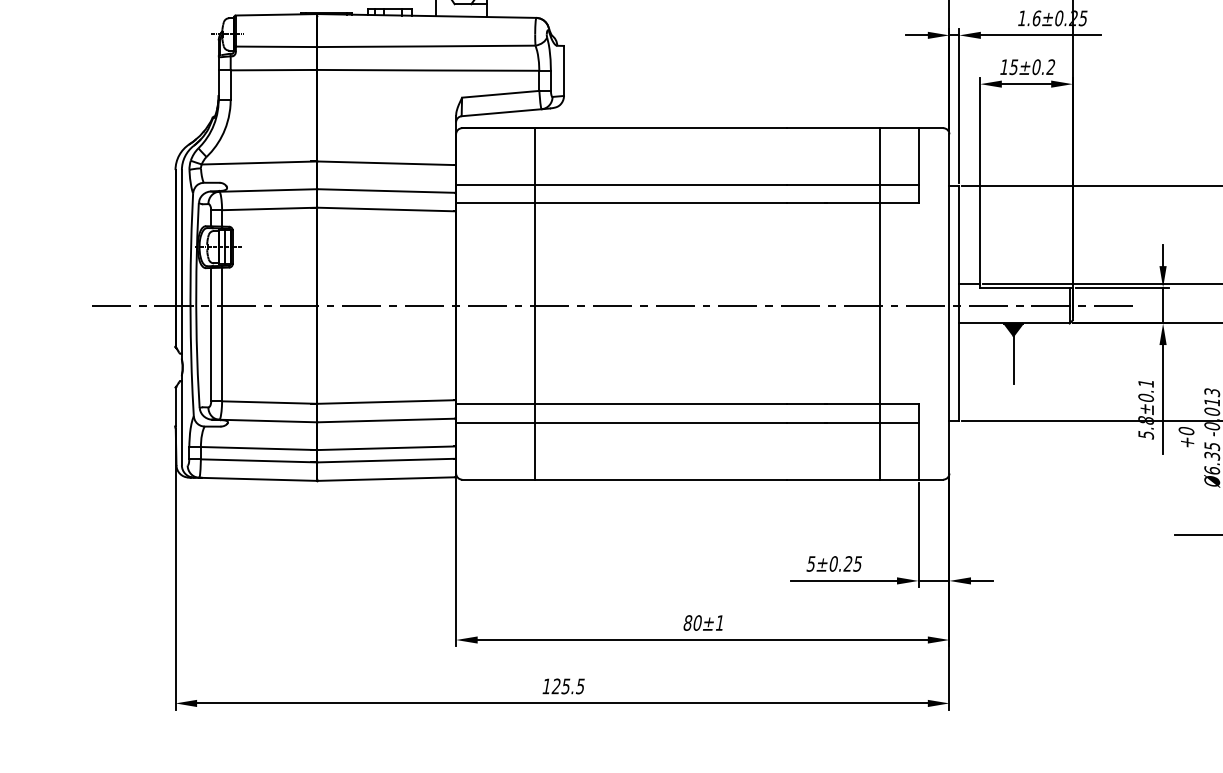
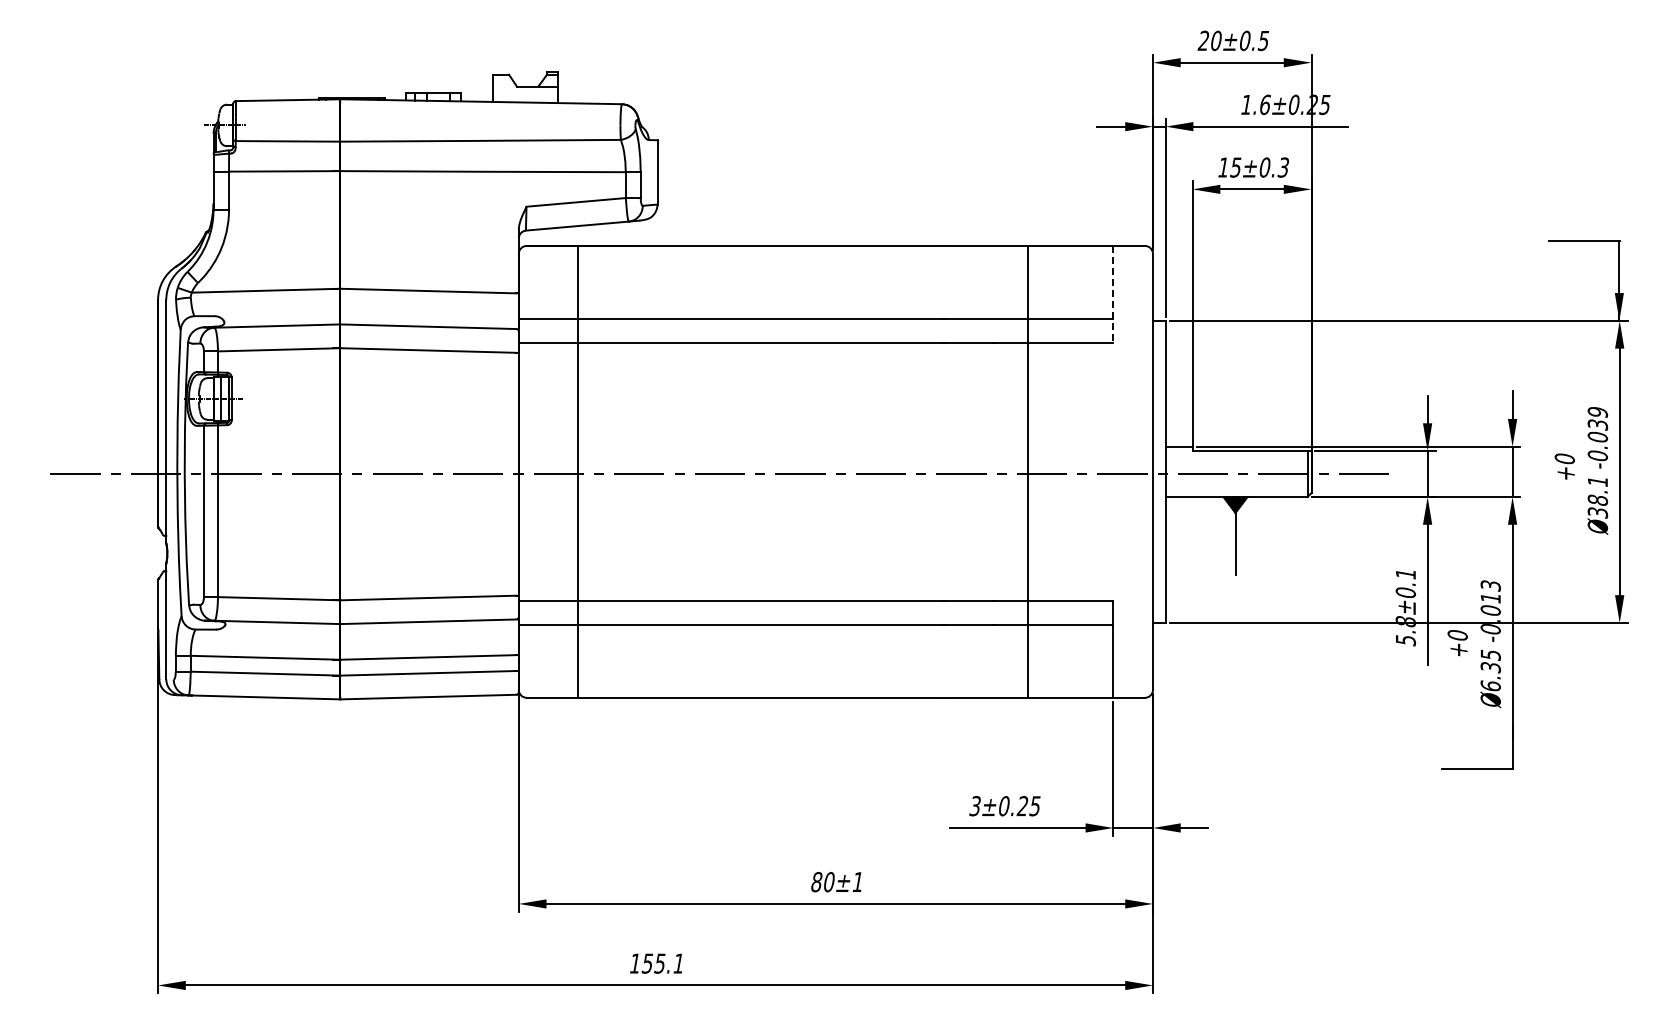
text: (1050, 67) -> (1283, 167), 15±0.2 -> 15±0.3
line: (918, 165) -> (1113, 294), solid -> dashed
line: (535, 303) -> (578, 471), moved
line: (879, 303) -> (1028, 471), moved
text: (811, 563) -> (975, 805), 5±0.25 -> 3±0.25
text: (567, 686) -> (662, 963), 125.5 -> 155.1

